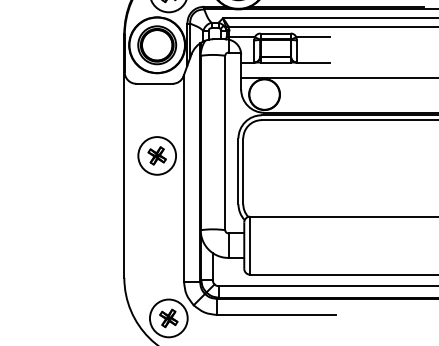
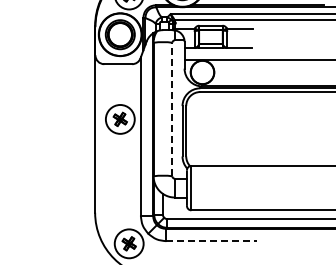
line: (225, 142) -> (172, 109), solid -> dashed
line: (277, 315) -> (212, 241), solid -> dashed

